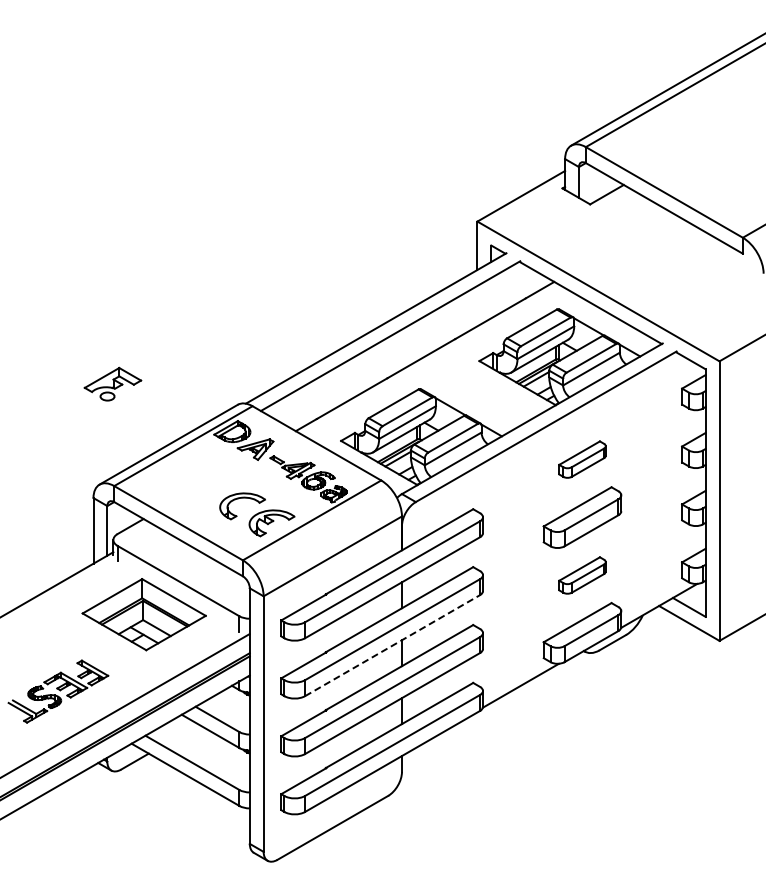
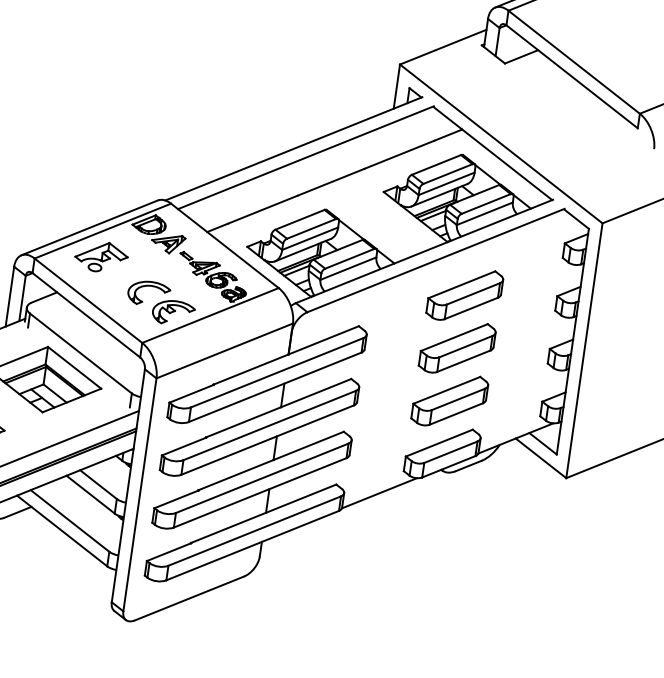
part: (112, 383) -> (101, 256), moved
part: (582, 459) -> (464, 295), size x1.67
part: (582, 575) -> (449, 400), size x1.67
line: (393, 645) -> (268, 440), dashed -> solid

